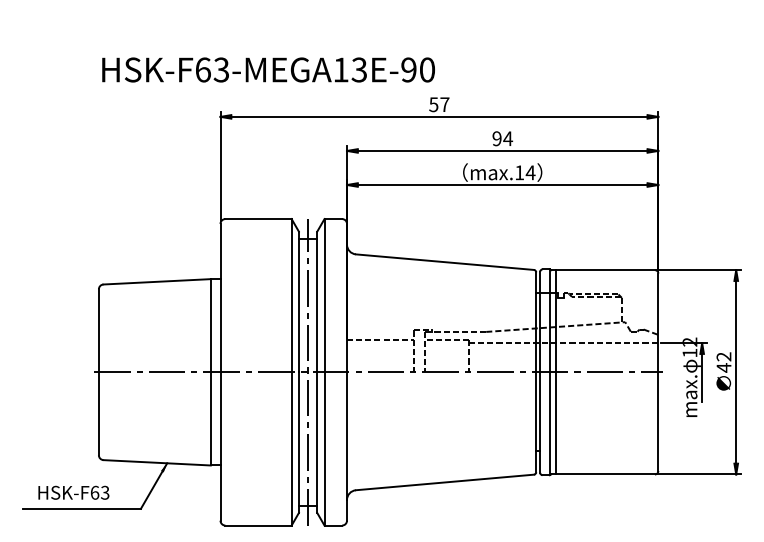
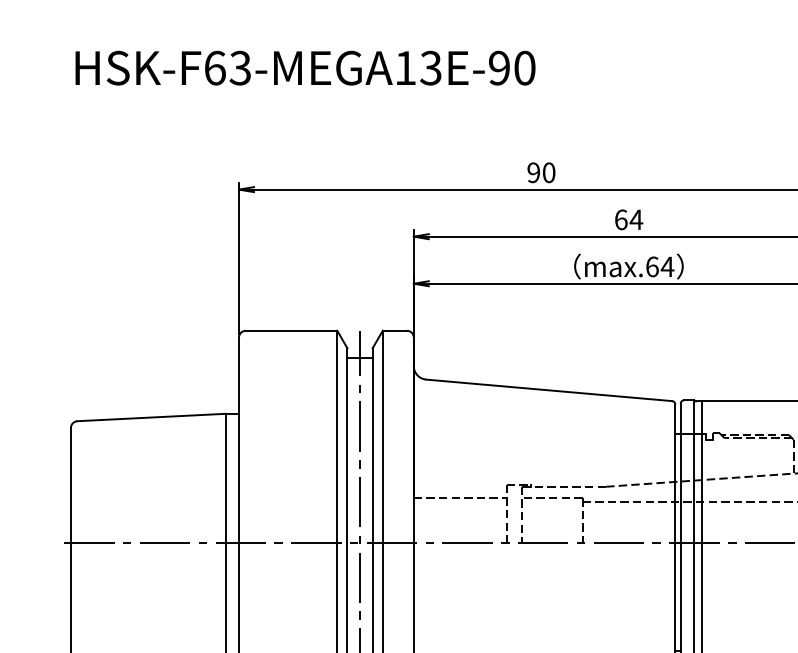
text: (268, 69) -> (305, 67), moved
text: (439, 104) -> (541, 172), 57 -> 90
text: (496, 138) -> (620, 219), 94 -> 64
text: (519, 172) -> (652, 266), max.14 -> max.64

